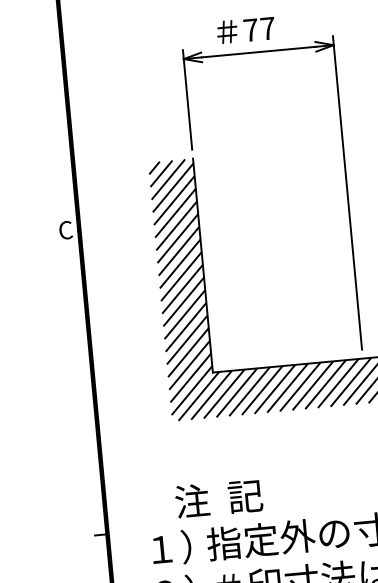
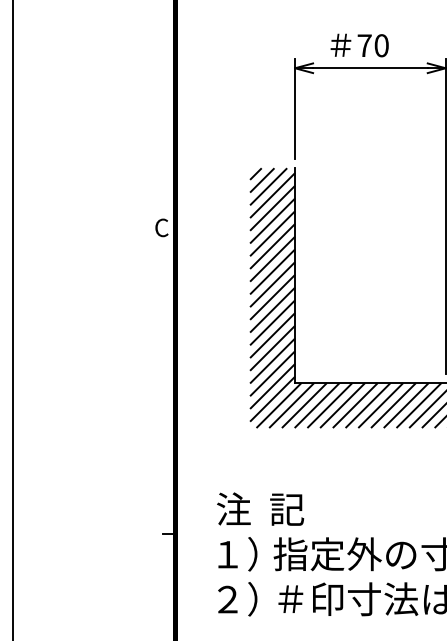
text: (267, 28) -> (381, 45), 77 -> 70
text: (218, 497) -> (260, 508), moved

